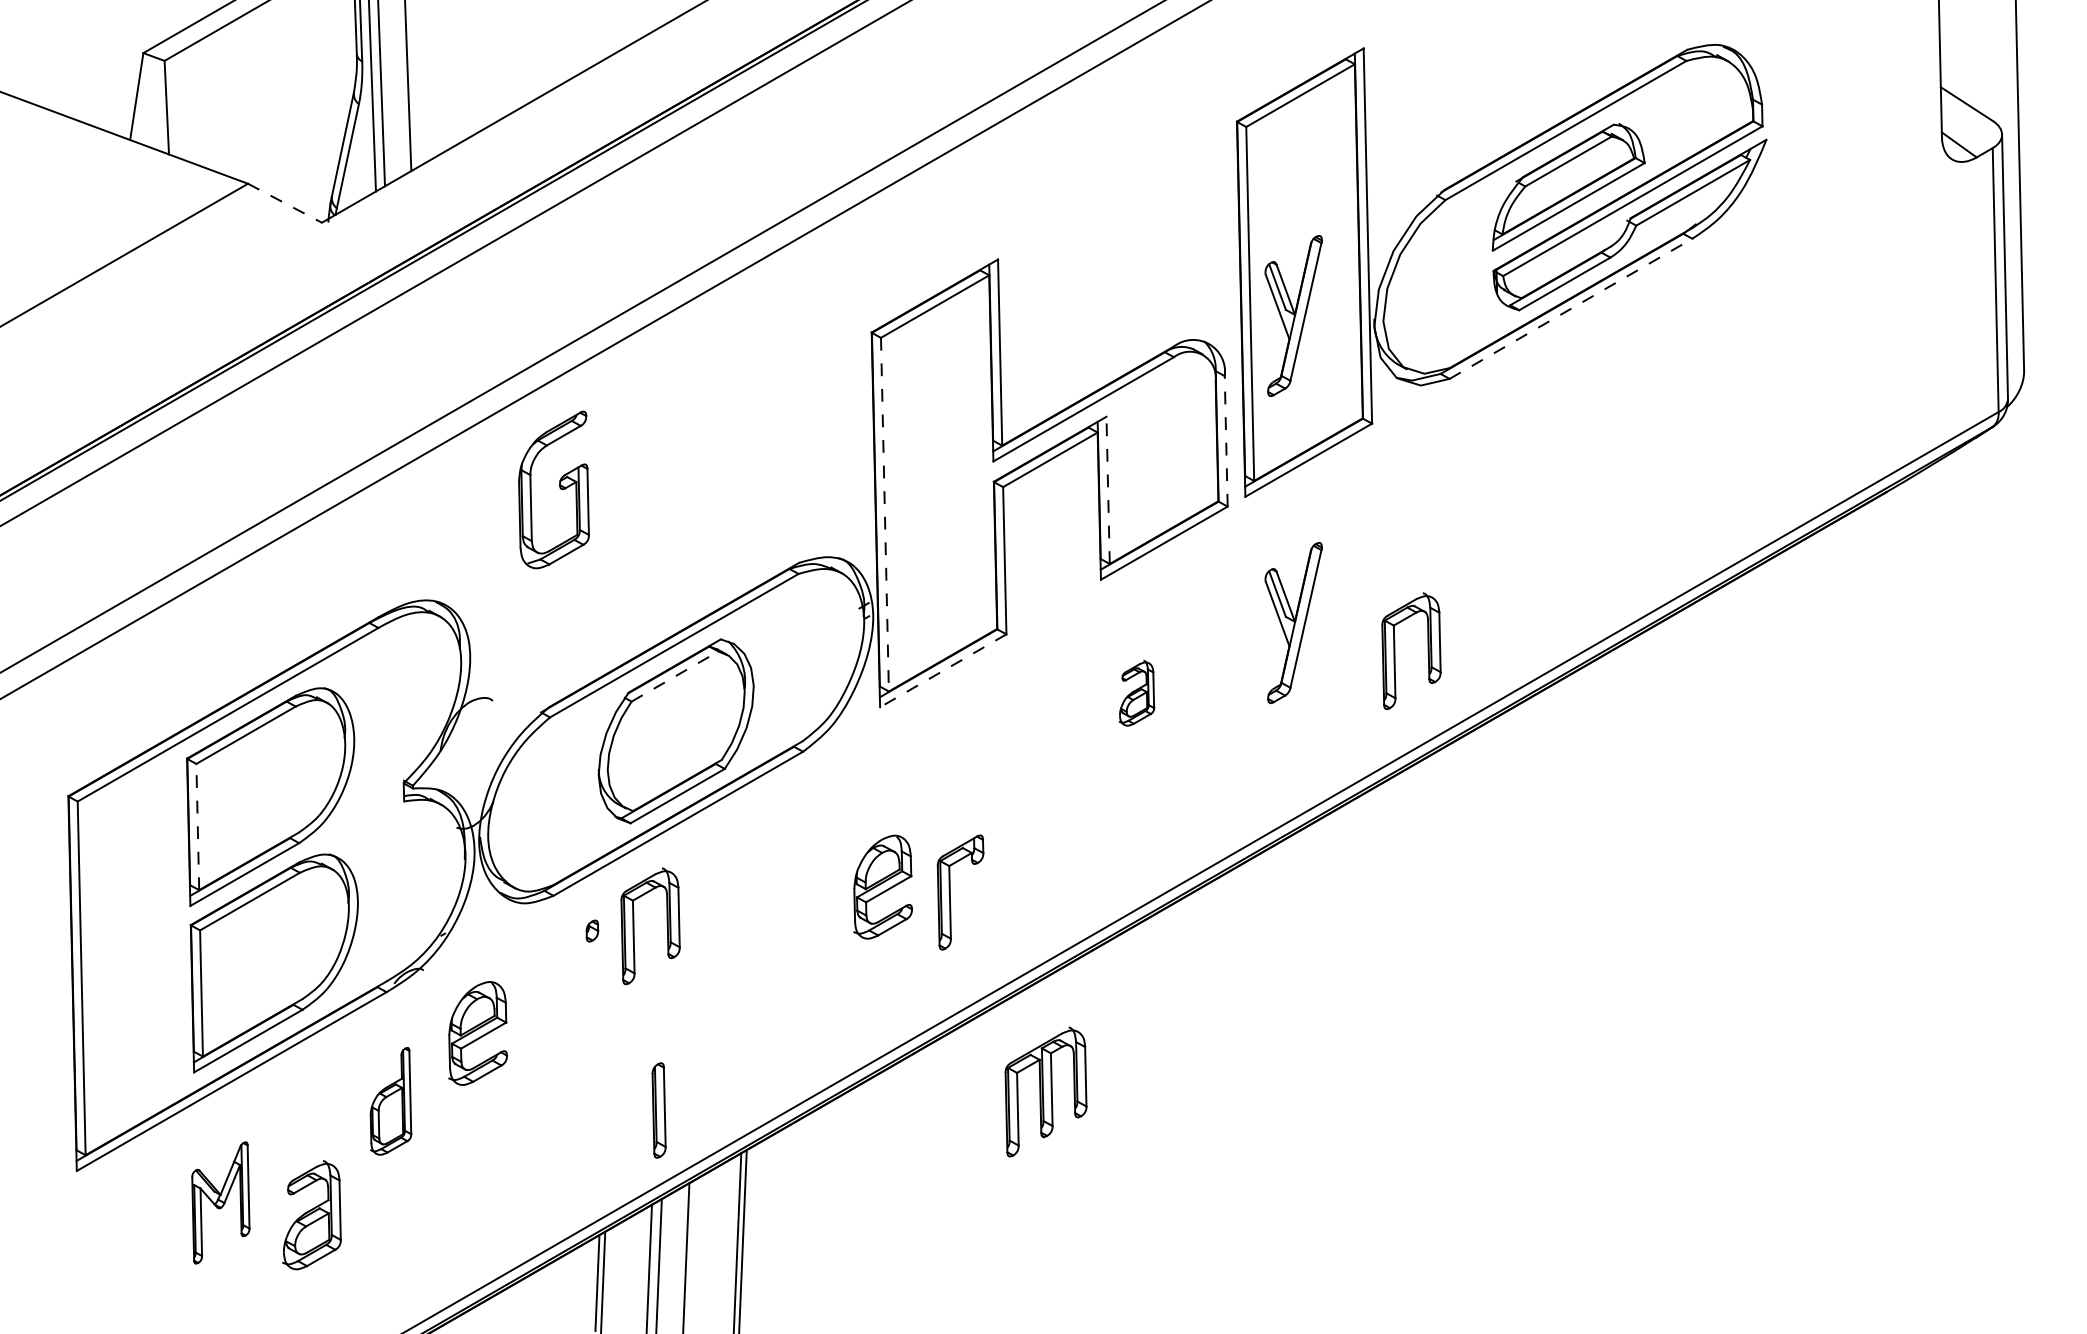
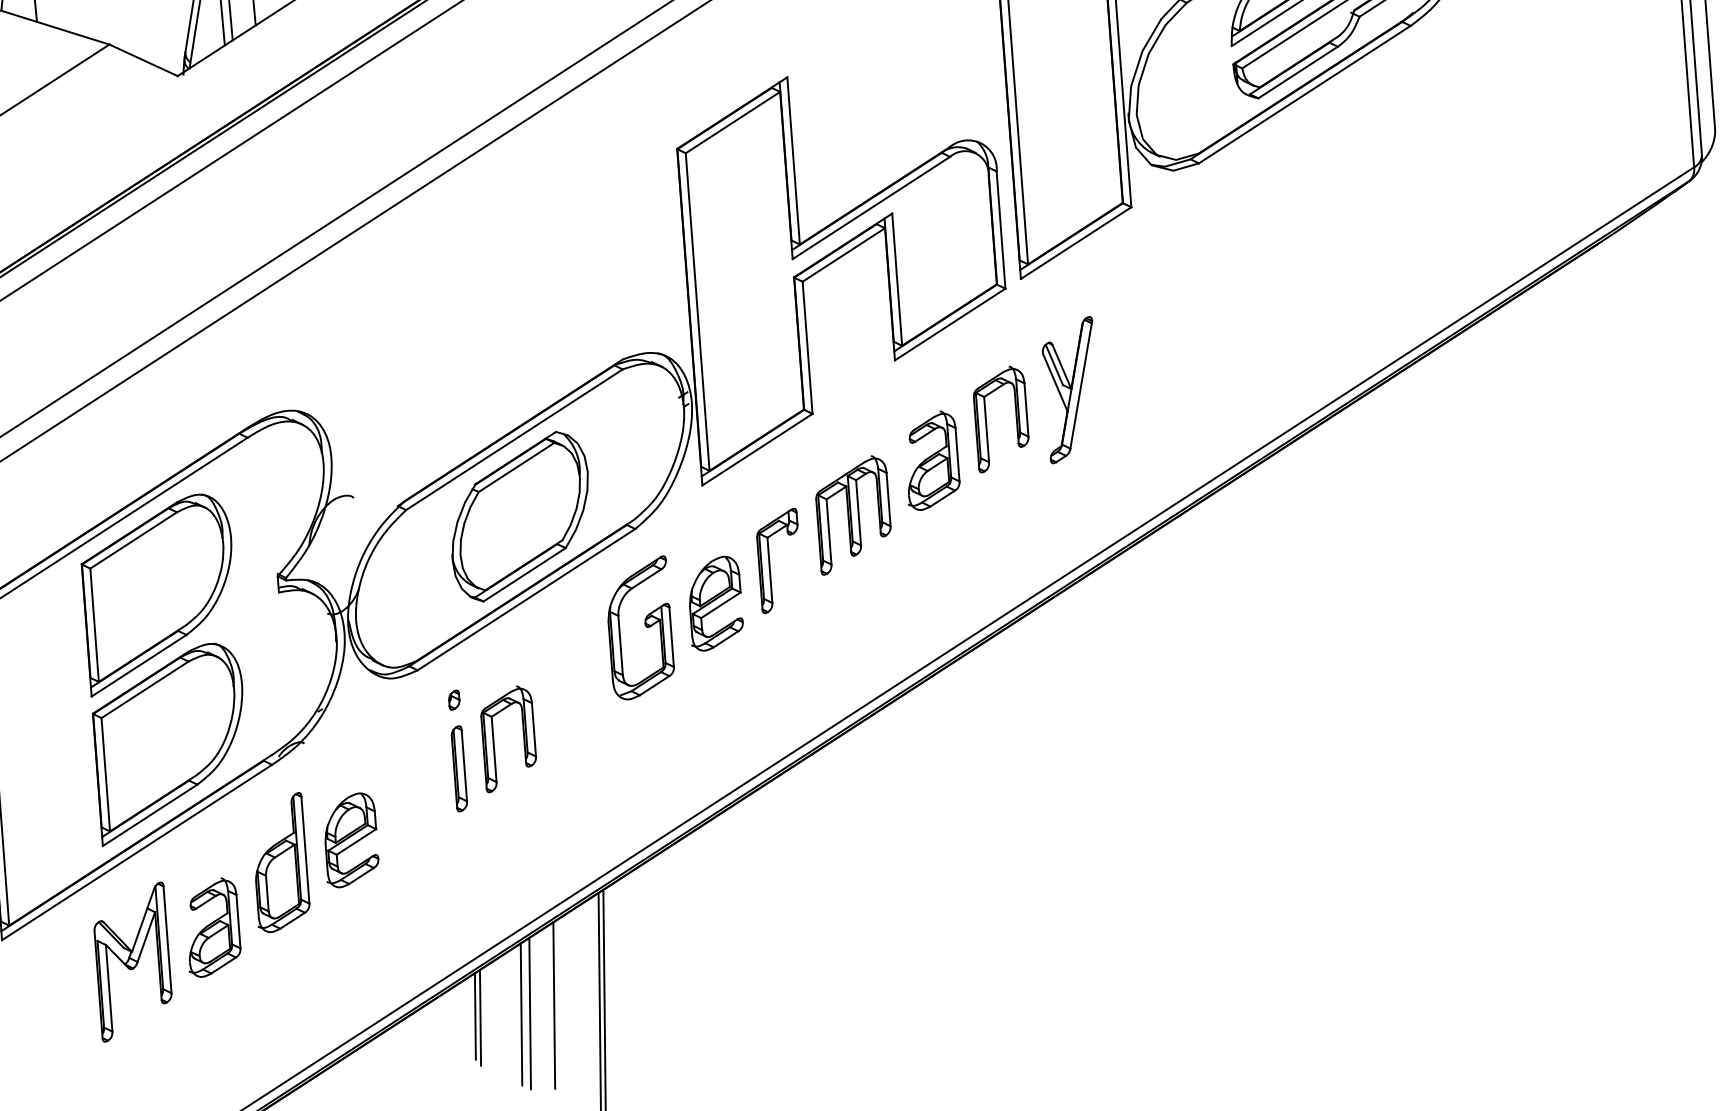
line: (284, 203) -> (143, 60), dashed -> solid
line: (1571, 308) -> (1305, 94), dashed -> solid
part: (1293, 315) -> (1055, 113), removed
line: (1226, 440) -> (1001, 229), dashed -> solid
part: (559, 488) -> (645, 626), moved
line: (1108, 490) -> (897, 279), dashed -> solid
line: (884, 514) -> (697, 311), dashed -> solid
part: (1395, 650) -> (986, 419), moved
line: (943, 670) -> (757, 449), dashed -> solid
line: (675, 676) -> (516, 467), dashed -> solid
part: (1136, 693) -> (932, 460), size x1.67
line: (197, 826) -> (94, 624), dashed -> solid
part: (882, 886) -> (715, 603), moved
part: (950, 892) -> (769, 561), moved
part: (634, 926) -> (494, 739), moved
part: (477, 1033) -> (350, 840), moved
part: (1045, 1091) -> (853, 514), moved
part: (390, 1101) -> (280, 862), size x1.43
part: (658, 1110) -> (458, 768), moved
part: (220, 1202) -> (132, 961), size x1.43
part: (311, 1215) -> (212, 927), moved

